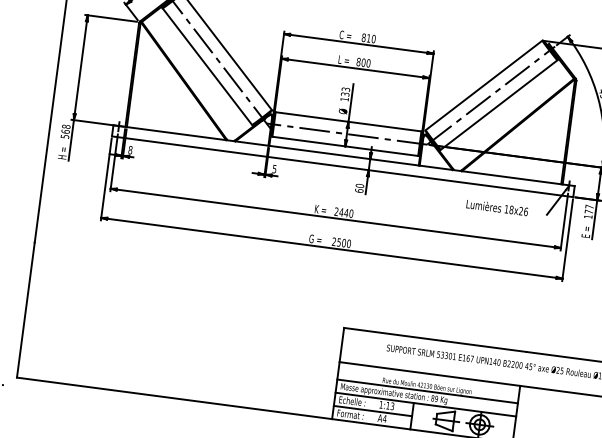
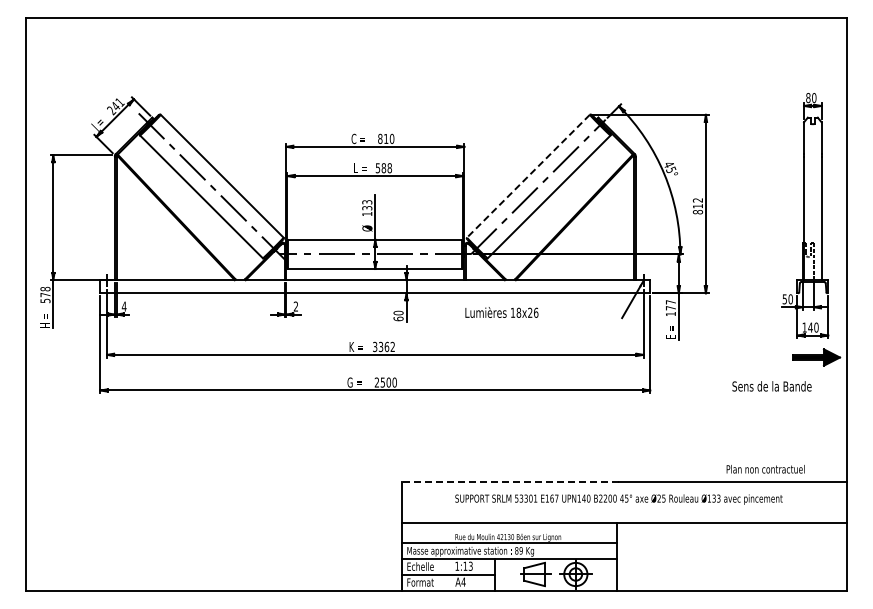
text: (363, 62) -> (383, 168), 800 -> 588
line: (484, 85) -> (528, 176), solid -> dashed
text: (65, 131) -> (45, 294), 568 -> 578
text: (129, 150) -> (123, 306), 8 -> 4
text: (274, 169) -> (295, 306), 5 -> 2
text: (496, 207) -> (501, 312), moved
text: (344, 212) -> (384, 346), 2440 -> 3362
line: (435, 339) -> (510, 481), solid -> dashed

